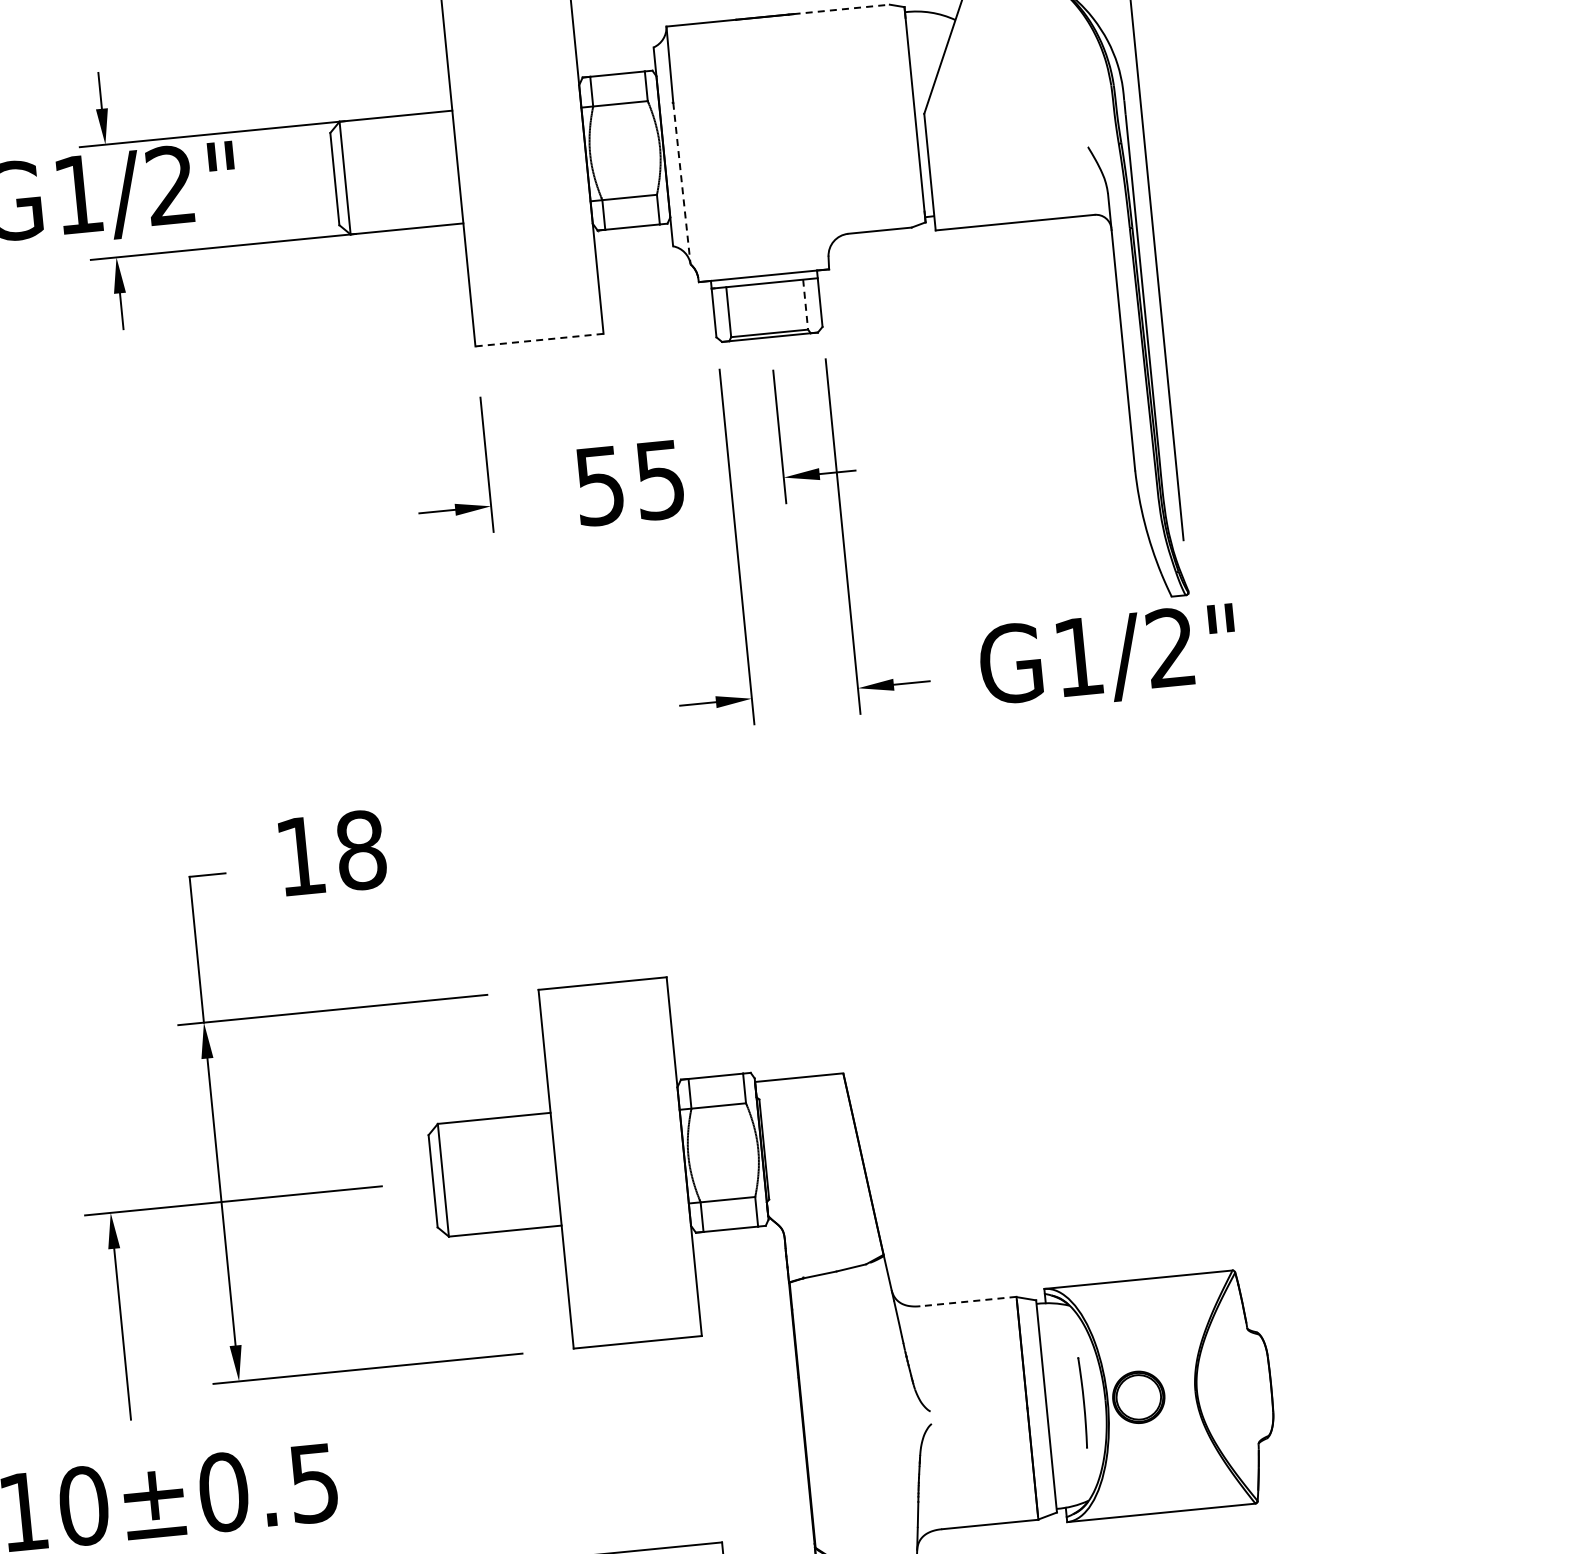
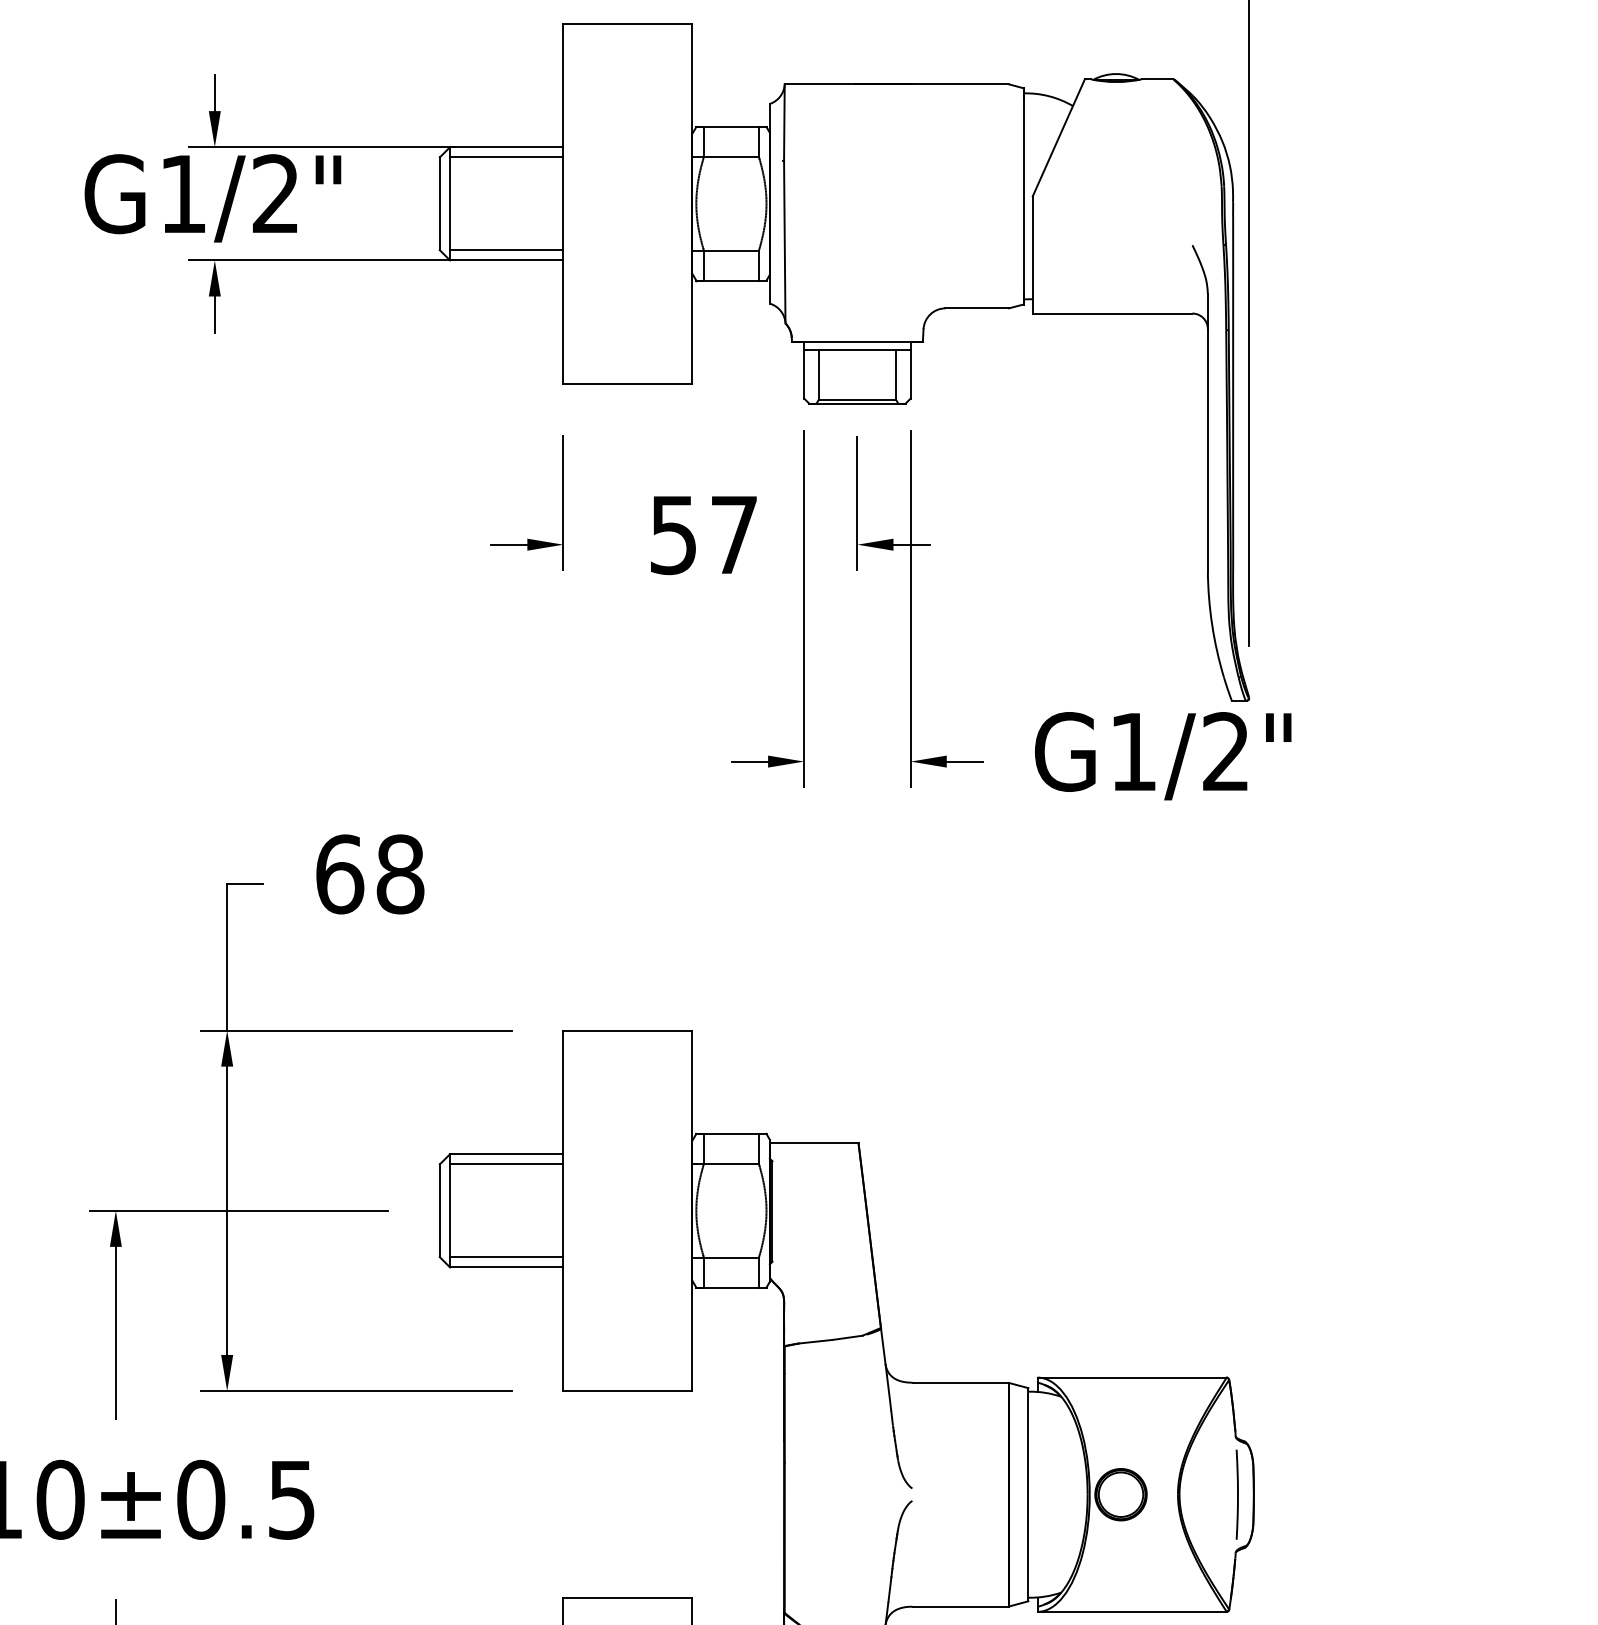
line: (842, 9) -> (961, 84), dashed -> solid
line: (396, 126) -> (506, 157), added
line: (681, 183) -> (784, 242), dashed -> solid
line: (405, 219) -> (506, 250), added
line: (806, 305) -> (896, 375), dashed -> solid
line: (539, 340) -> (627, 384), dashed -> solid
text: (659, 480) -> (733, 535), 55 -> 57
text: (301, 856) -> (340, 874), 18 -> 68
line: (494, 1128) -> (506, 1164), added
line: (504, 1221) -> (506, 1257), added
line: (968, 1301) -> (960, 1382), dashed -> solid
line: (1083, 1402) -> (1237, 1494), moved

